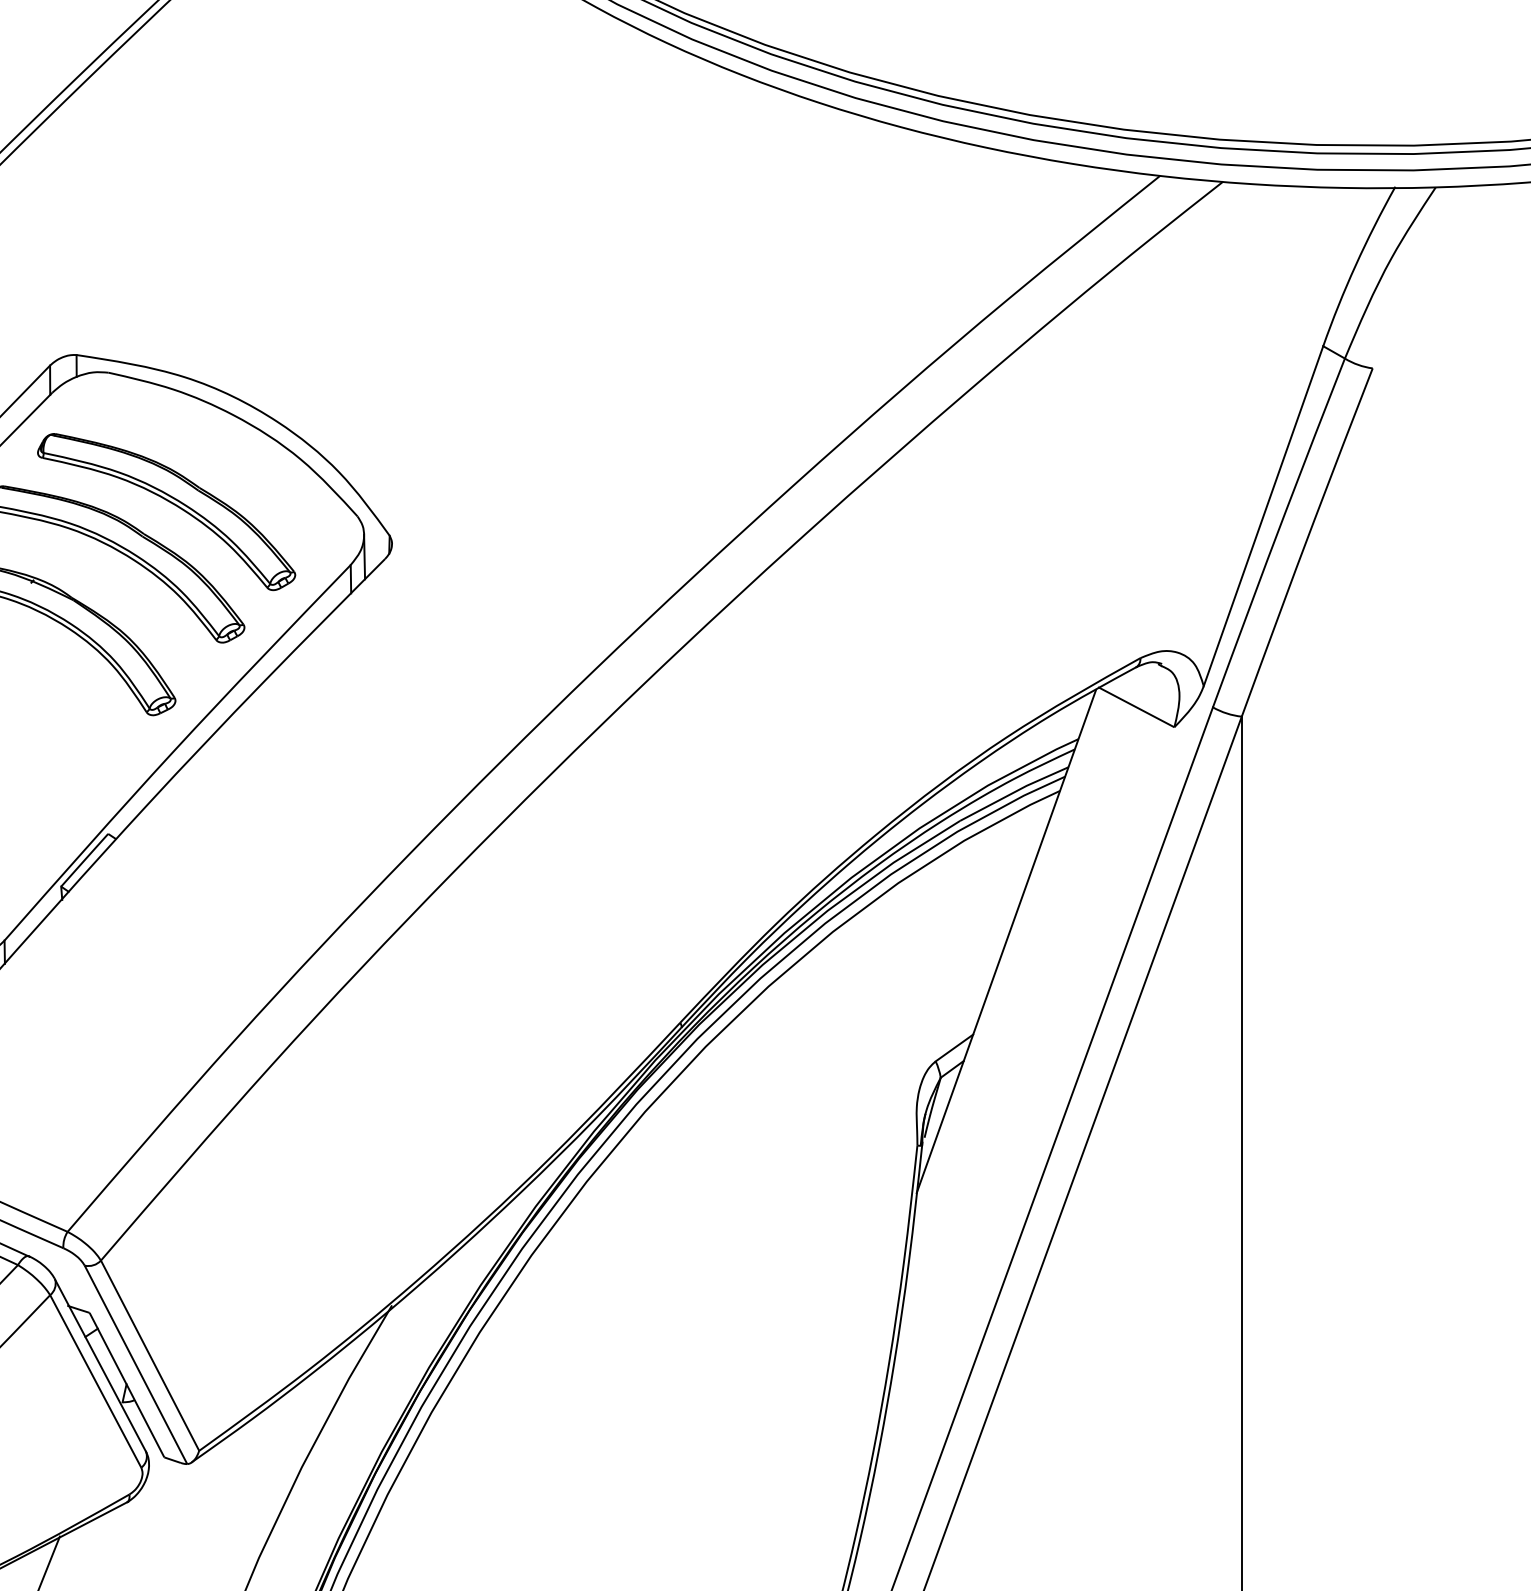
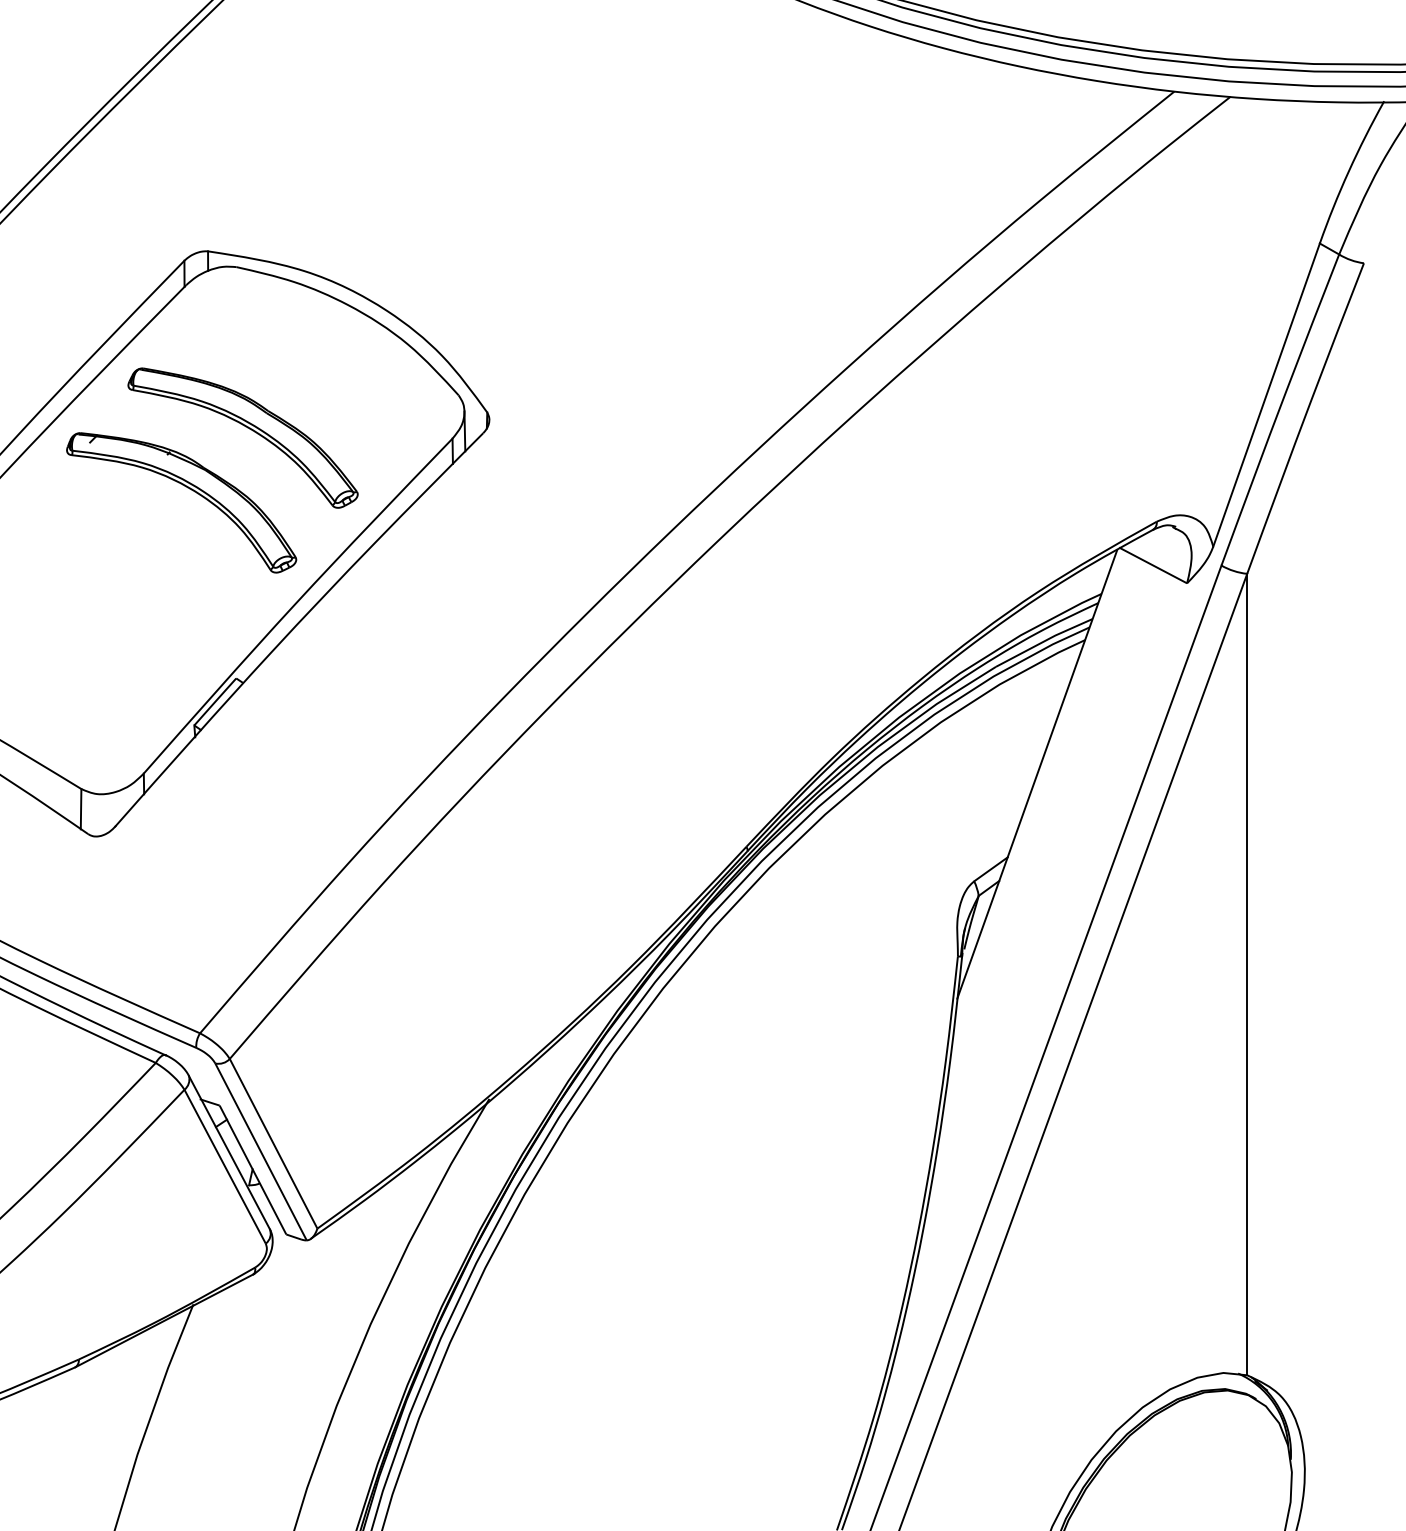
part: (170, 503) -> (291, 383), removed

